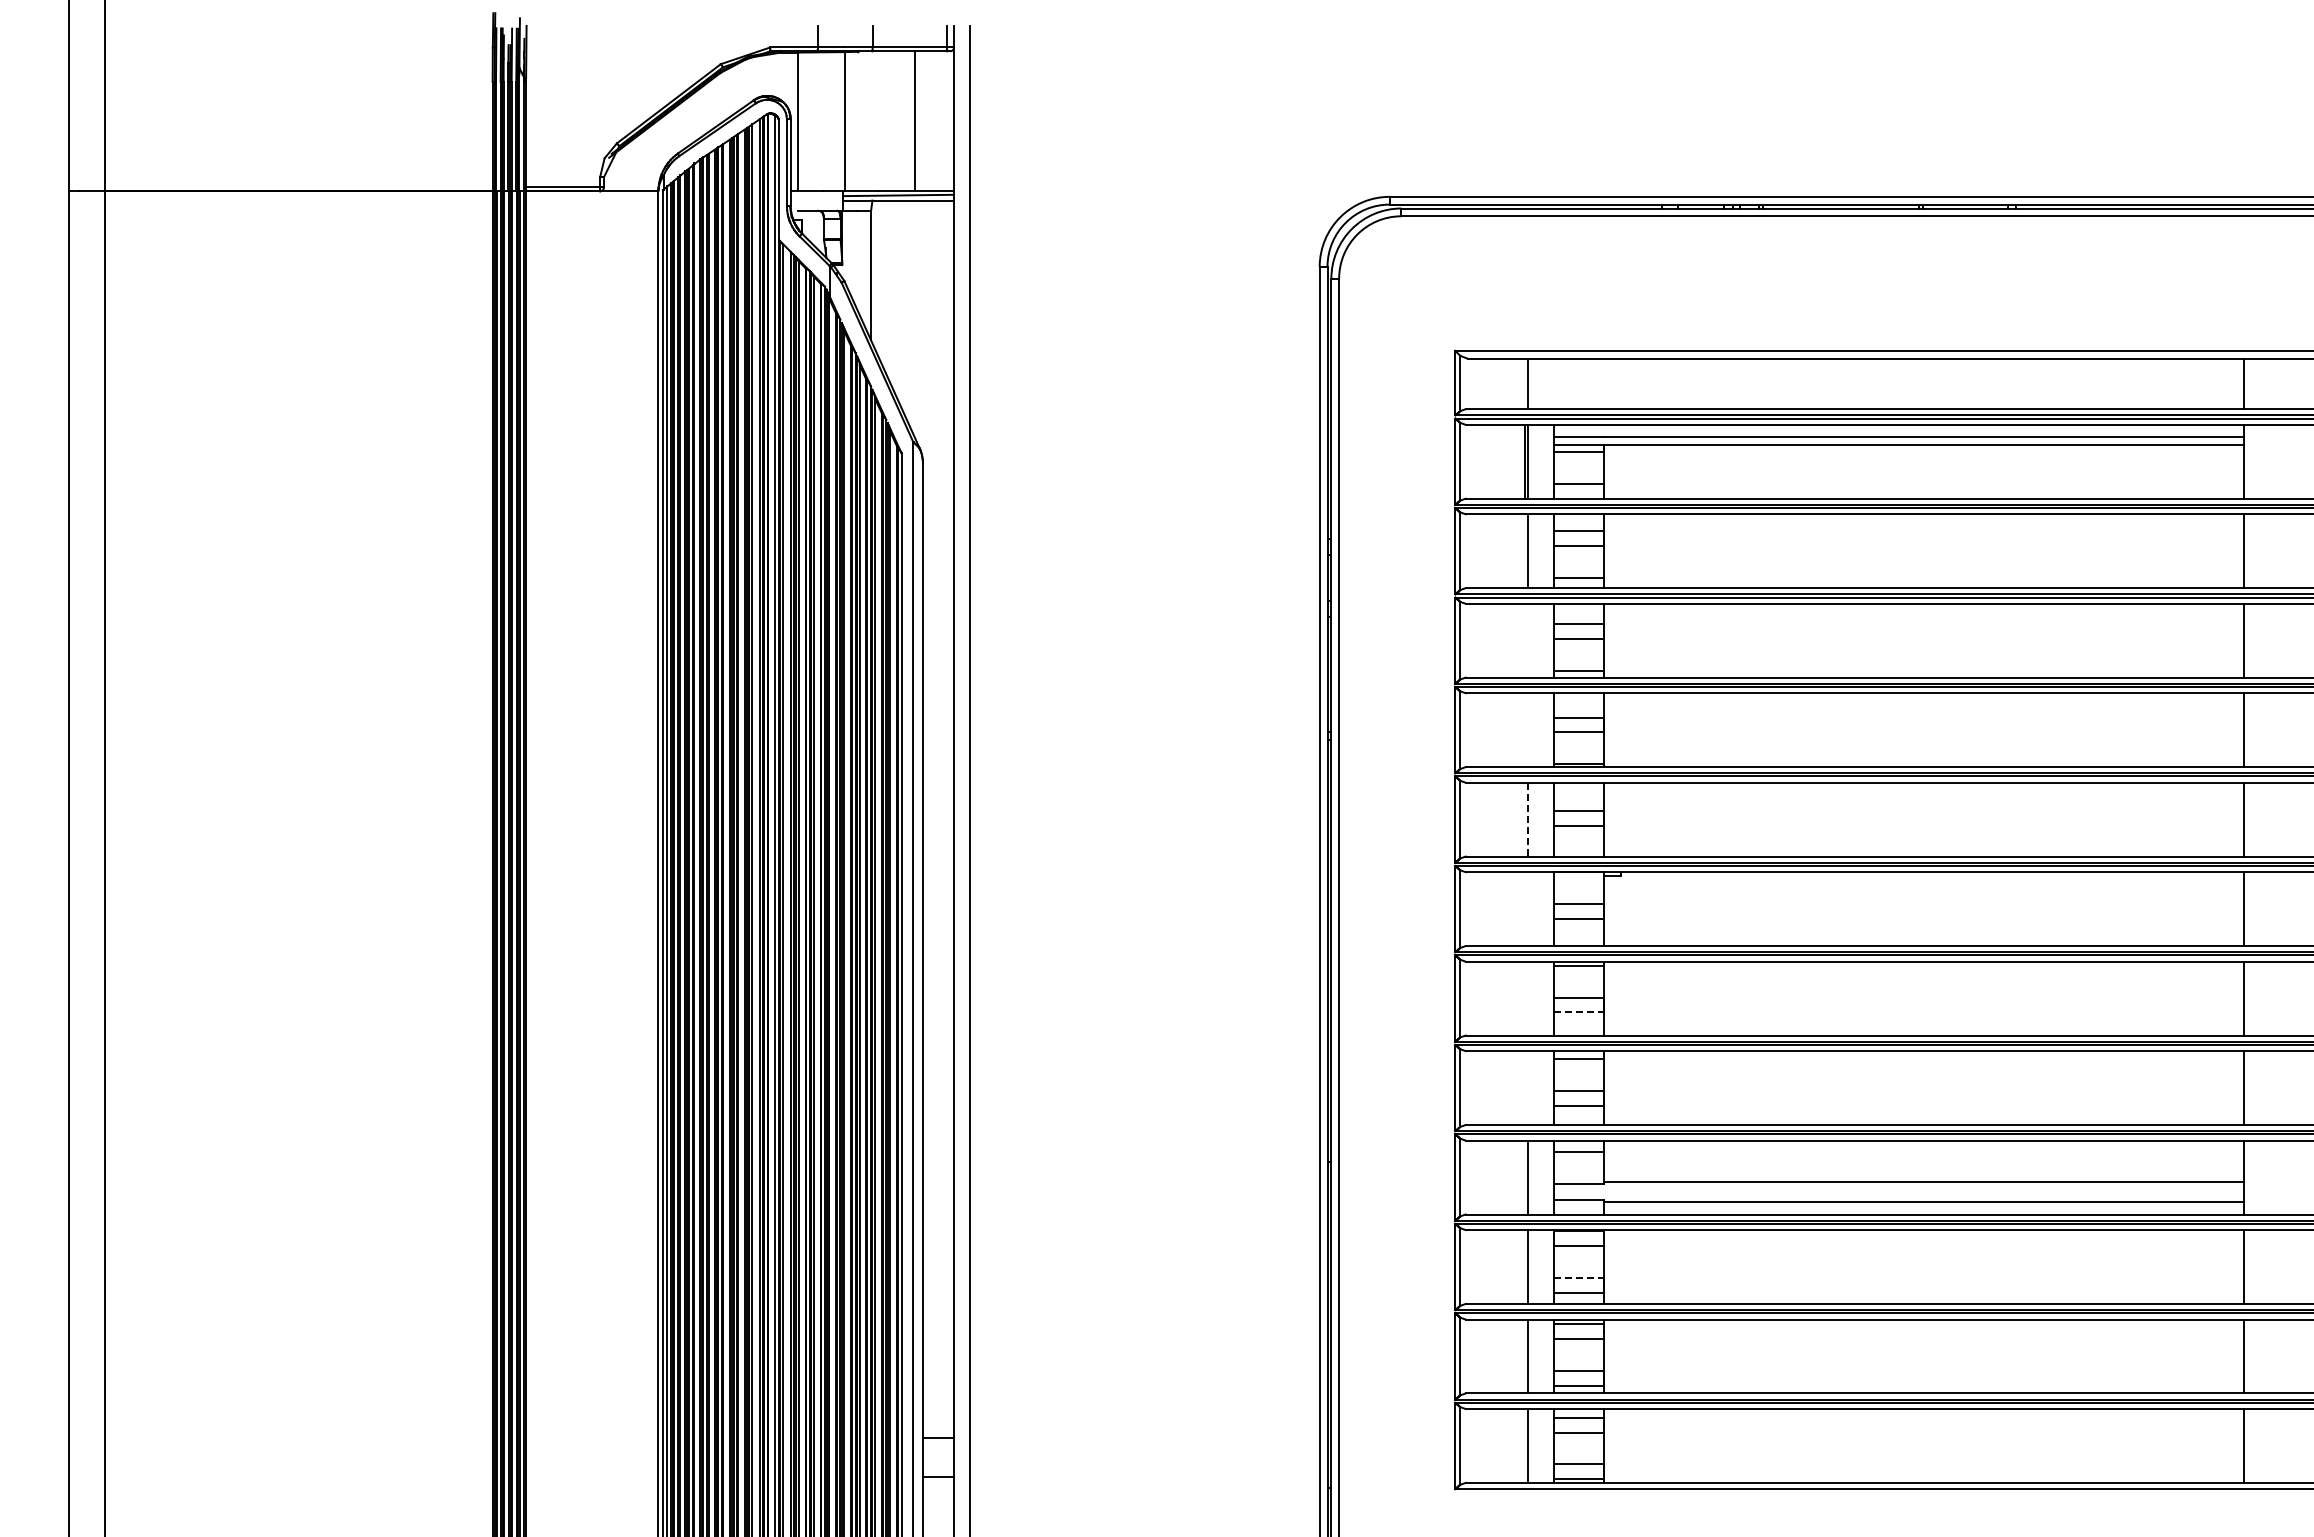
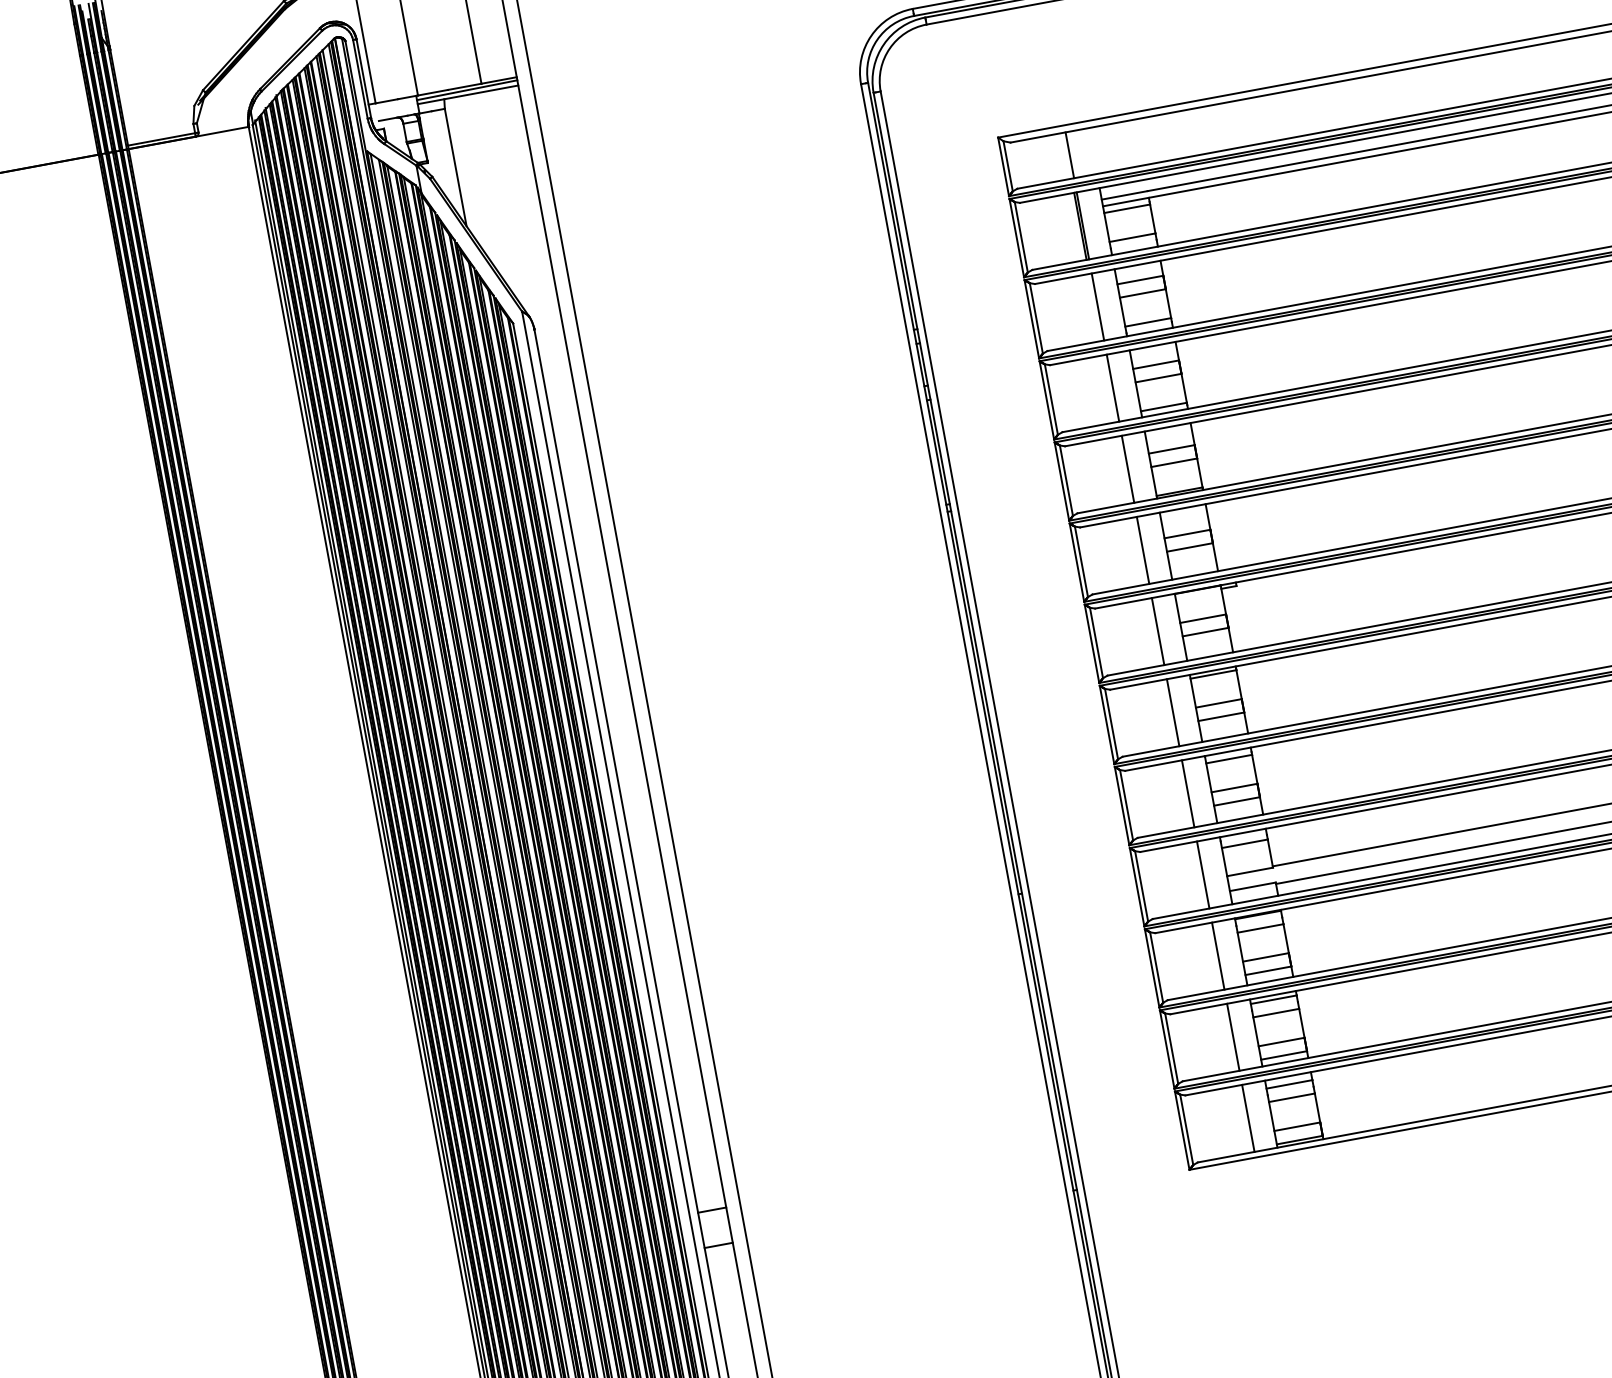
line: (1528, 640) -> (1113, 387), added
line: (1528, 730) -> (1128, 469), added
line: (1528, 819) -> (1143, 550), dashed -> solid
line: (1528, 909) -> (1158, 631), added
line: (1528, 998) -> (1173, 712), added
line: (1579, 1012) -> (1221, 716), dashed -> solid
line: (1528, 1088) -> (1188, 794), added
line: (1579, 1277) -> (1266, 957), dashed -> solid

